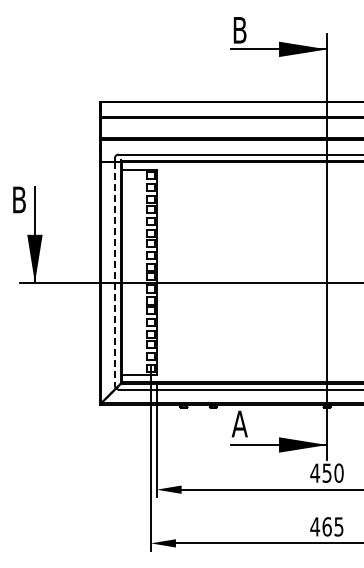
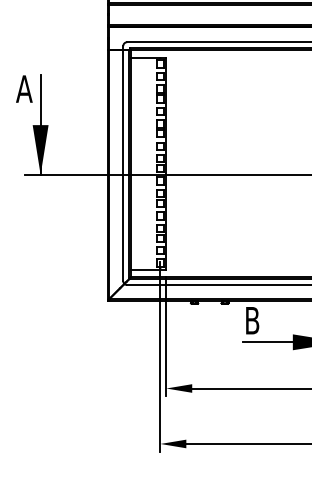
text: (19, 199) -> (24, 88), B -> A
line: (114, 274) -> (122, 166), dashed -> solid
text: (239, 423) -> (252, 320), A -> B

